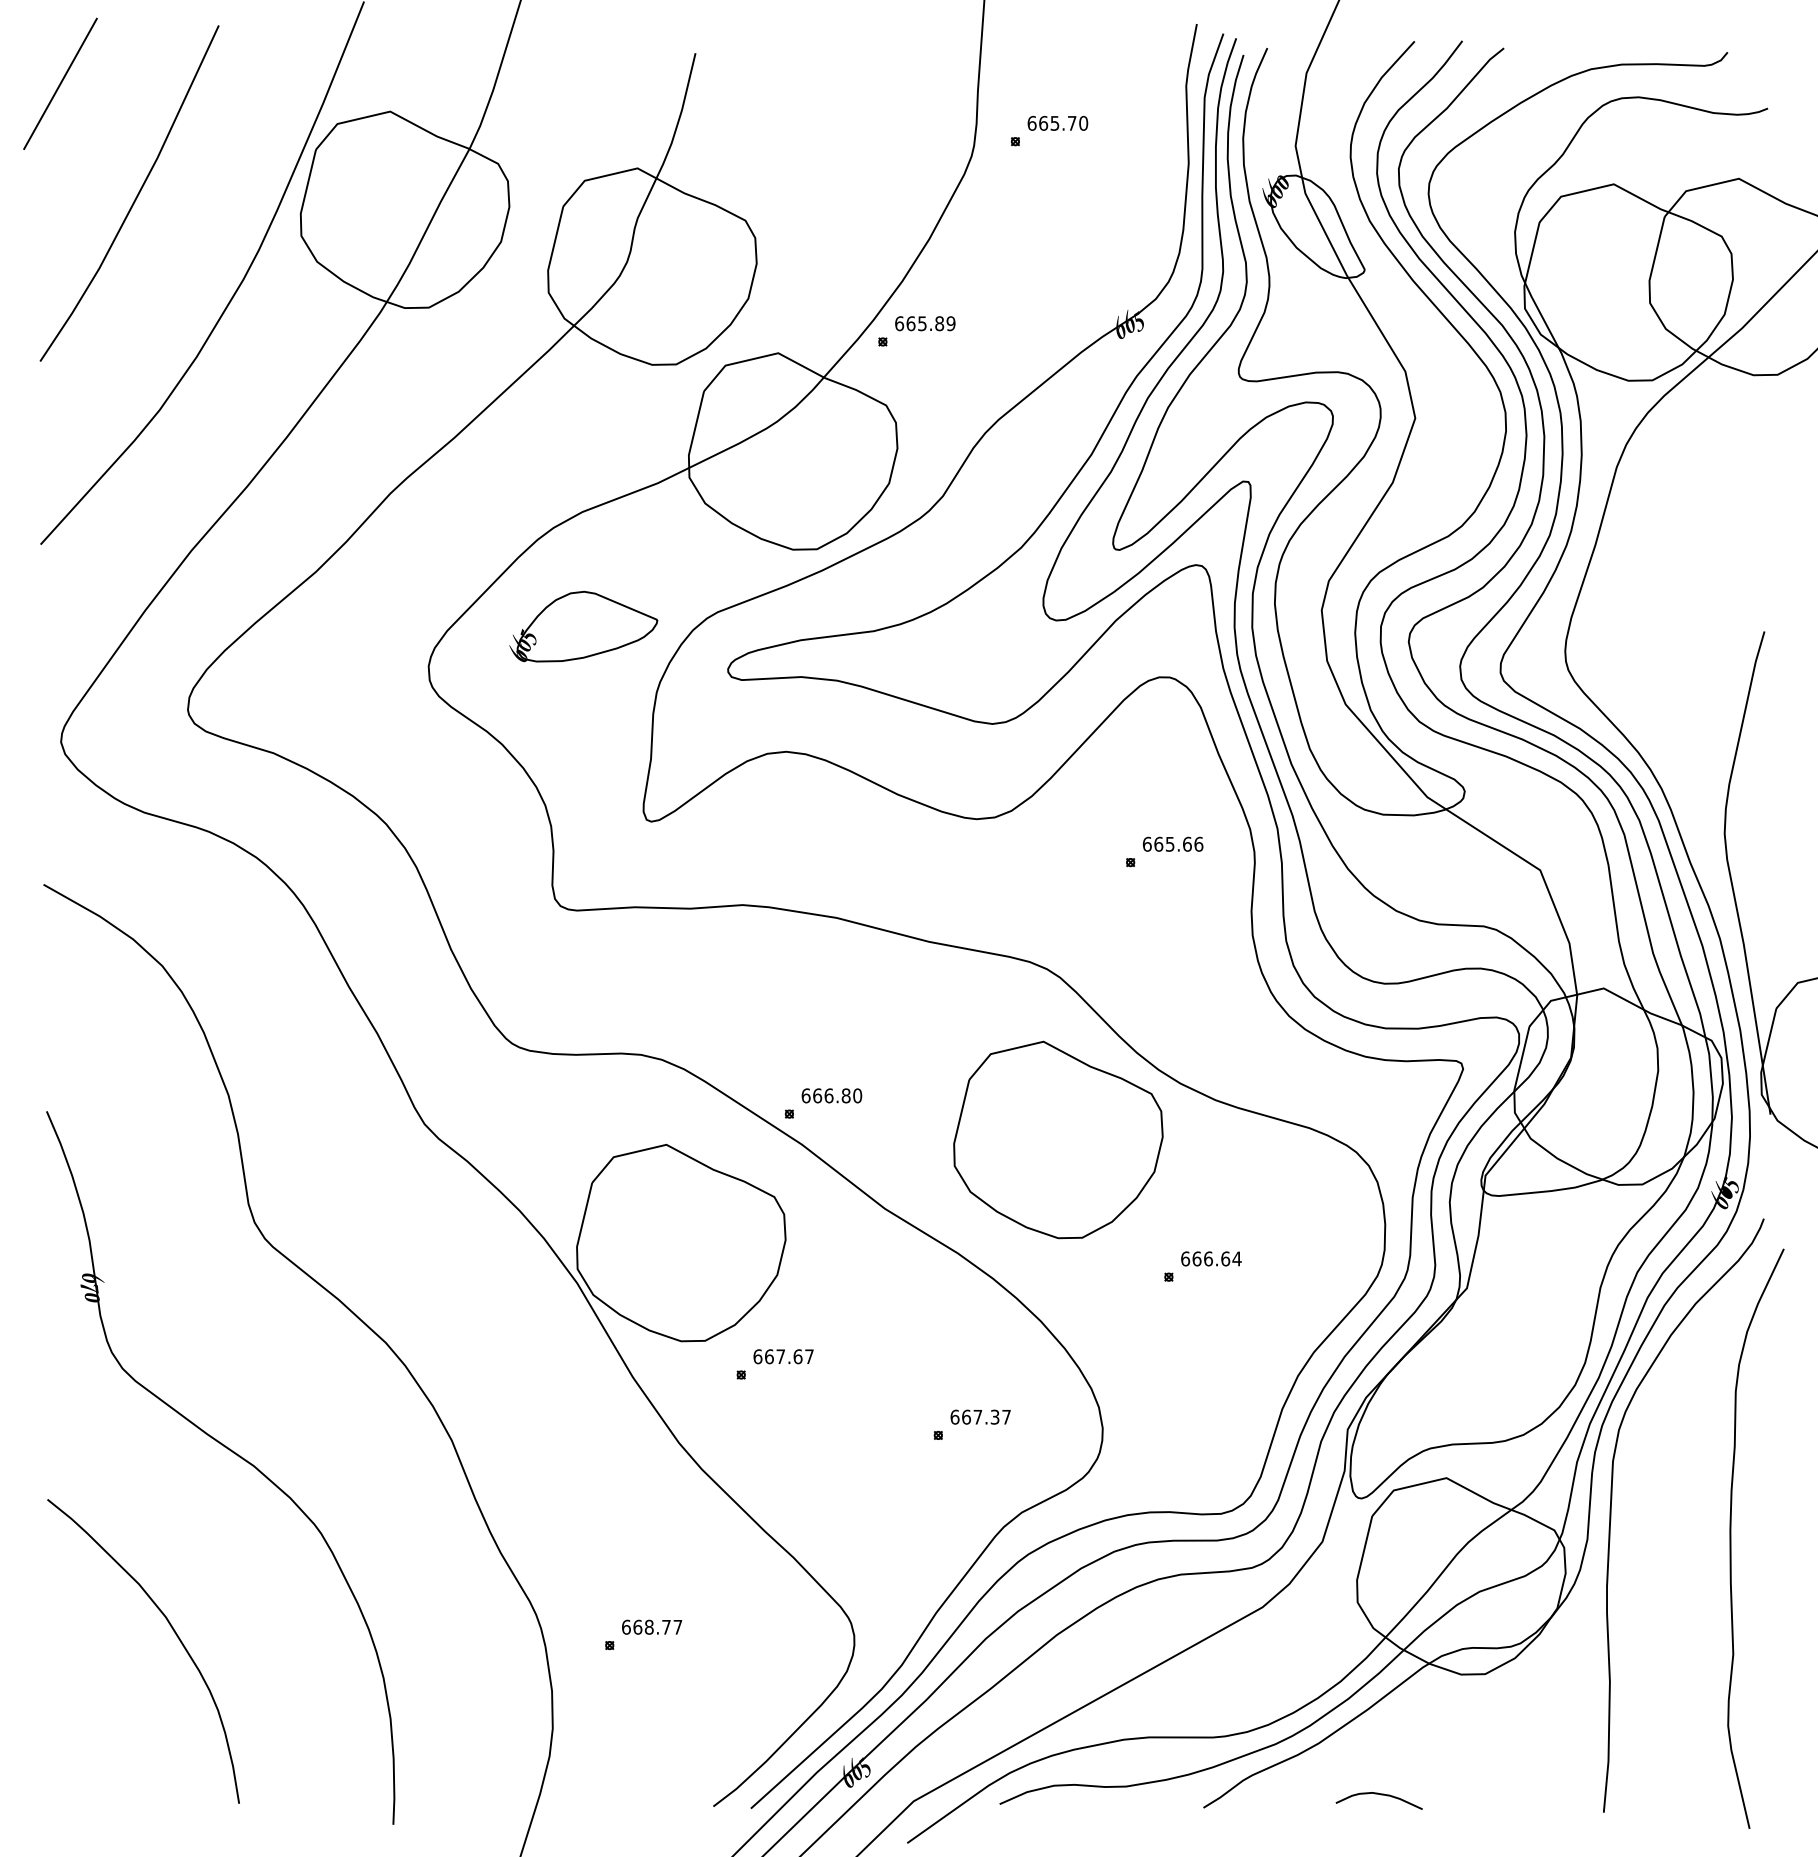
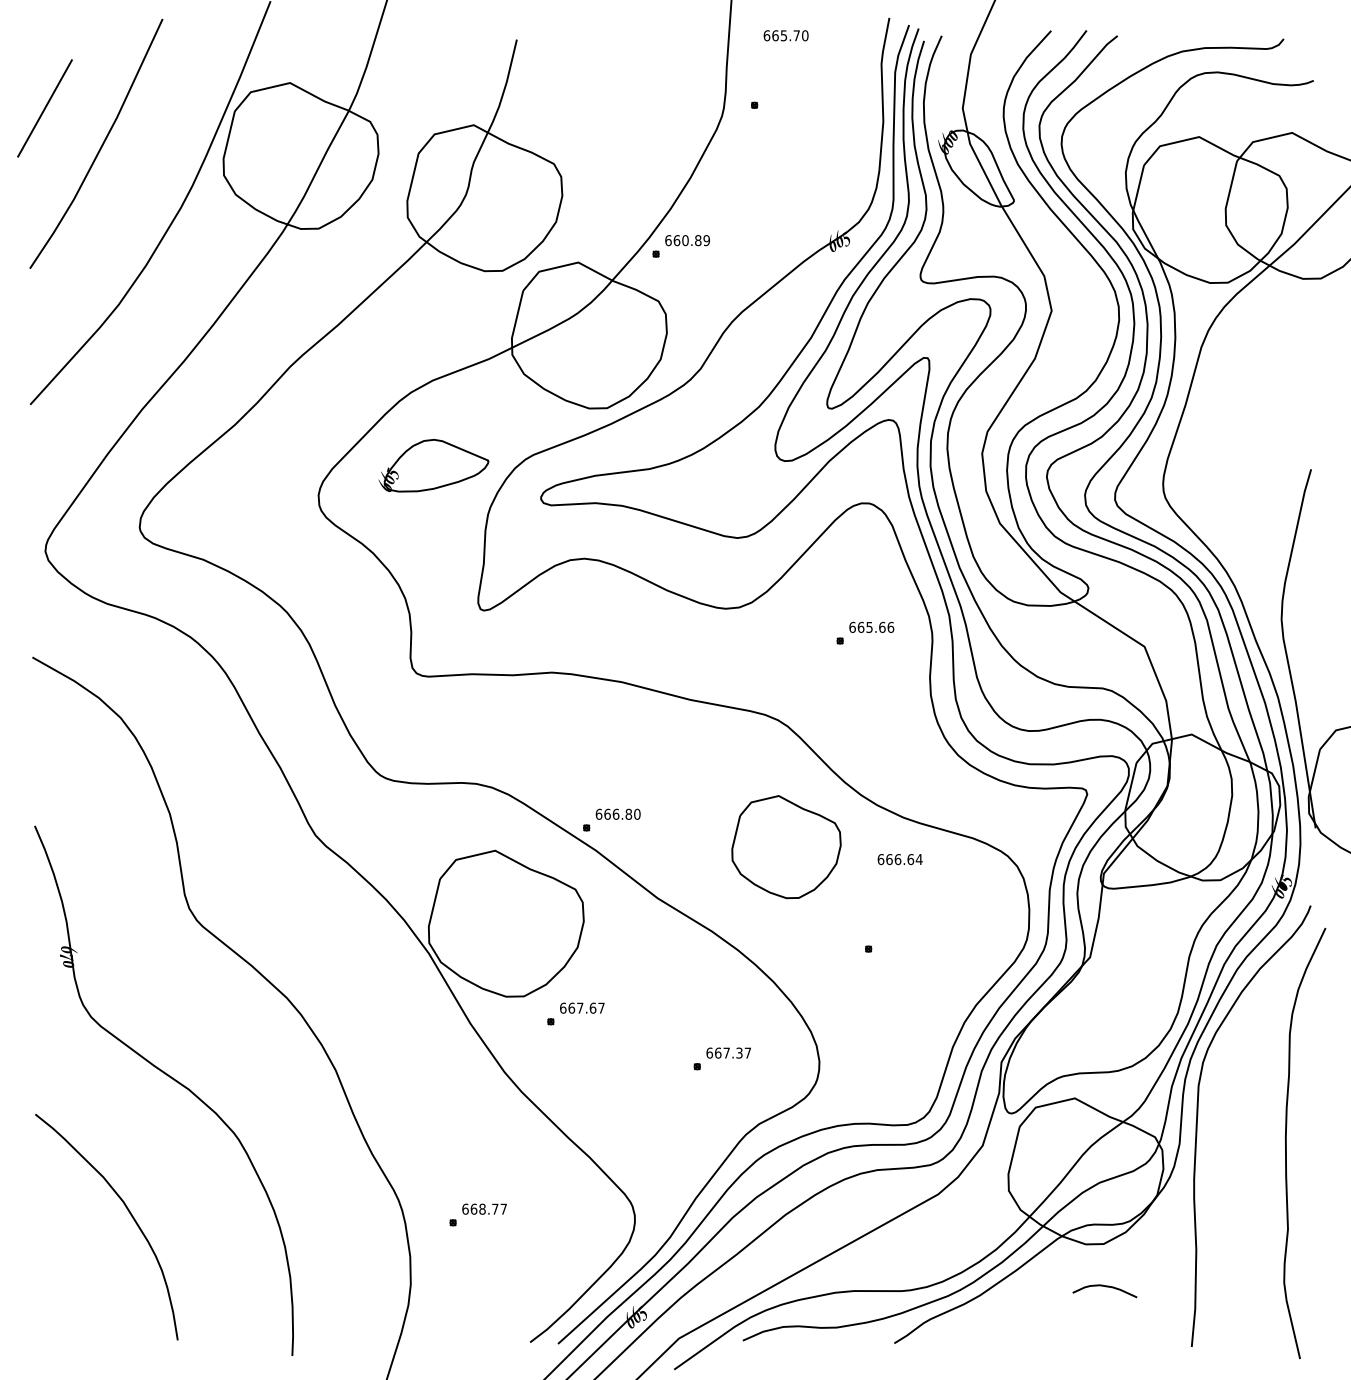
line: (59, 84) -> (44, 108), moved
text: (1057, 123) -> (785, 35), moved
text: (922, 323) -> (685, 240), 665.89 -> 660.89
part: (1058, 1139) -> (786, 846), size x0.7
text: (1210, 1258) -> (899, 859), moved
curve: (1380, 1795) -> (1105, 1287), moved

